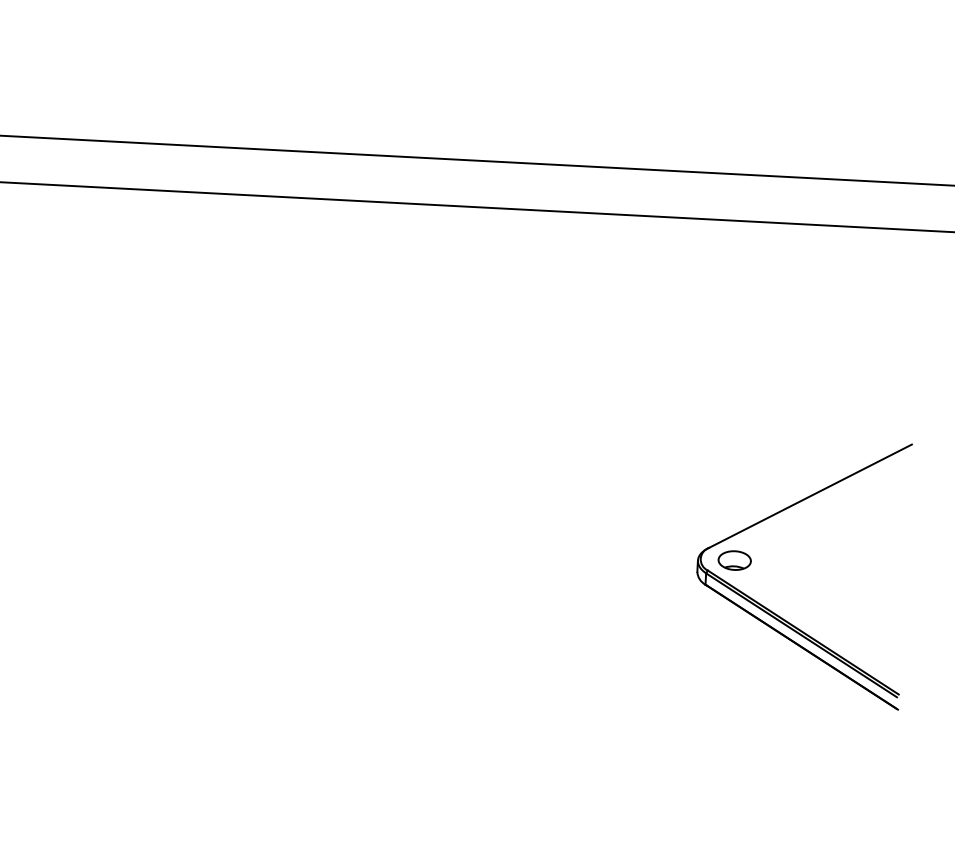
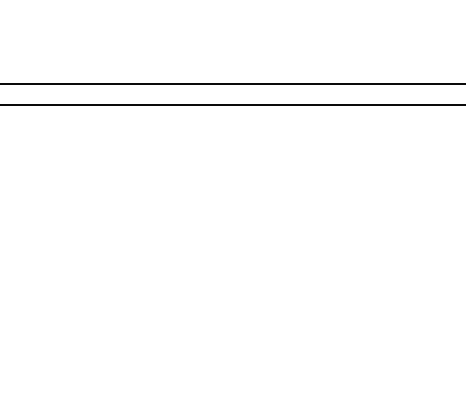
part: (779, 614) -> (330, 283), removed

